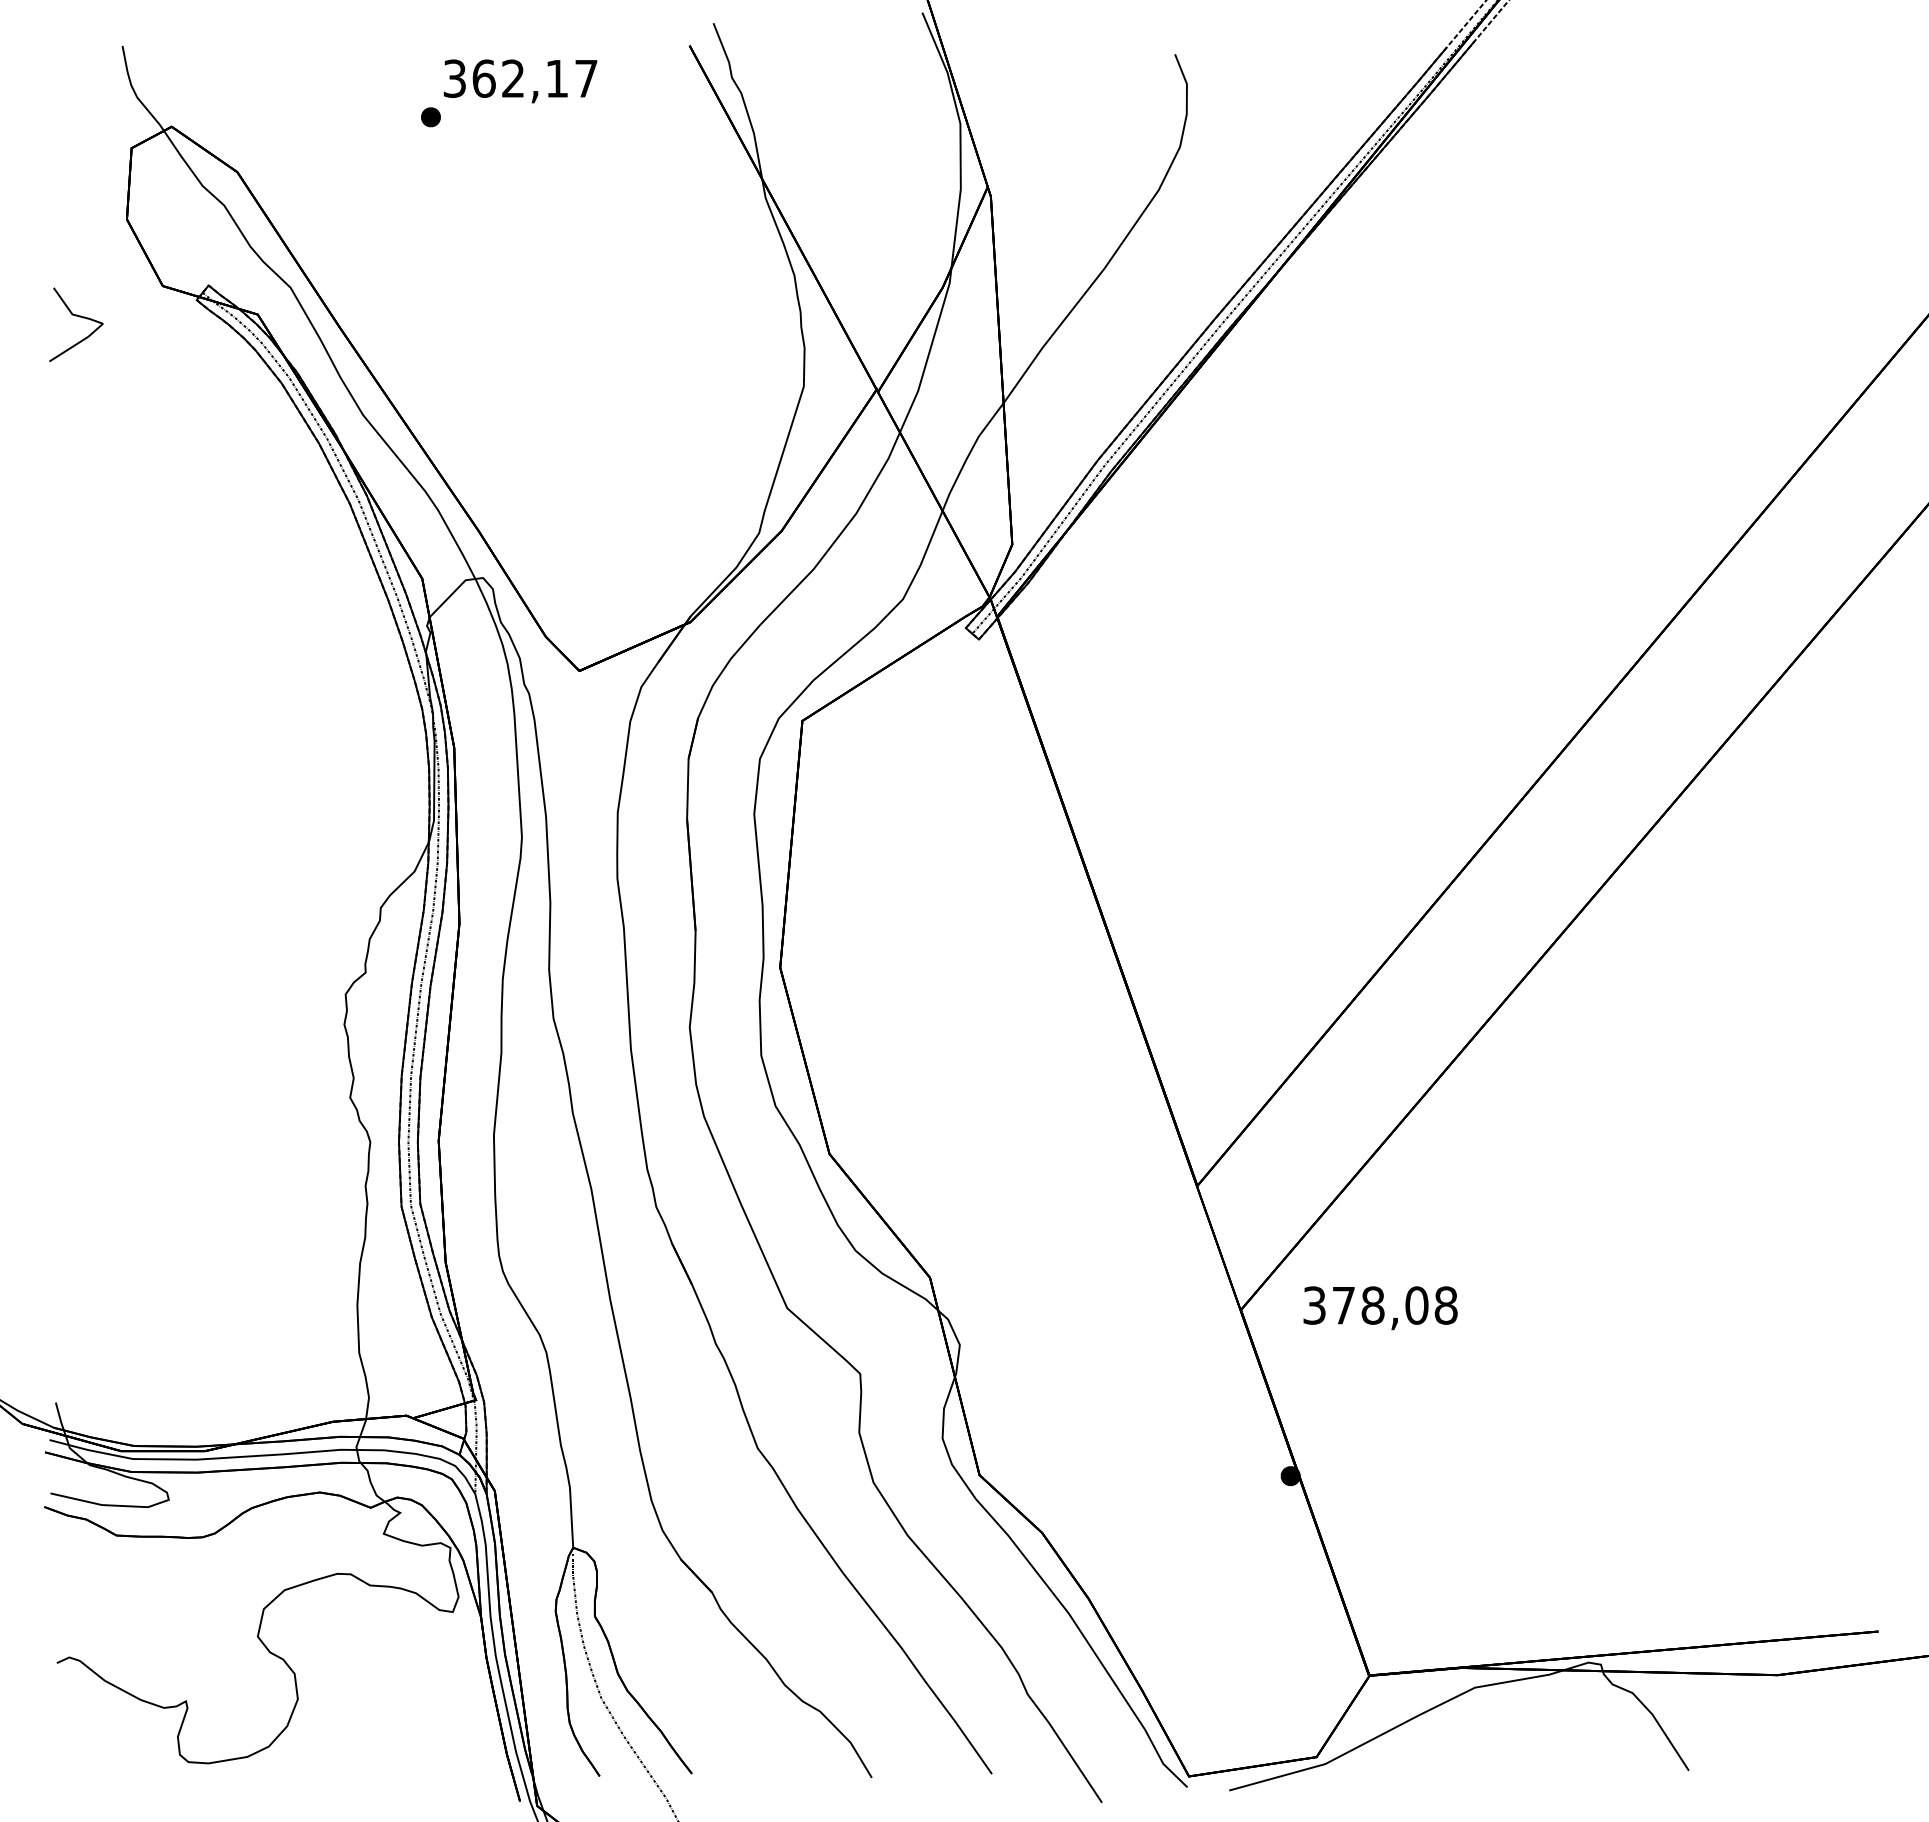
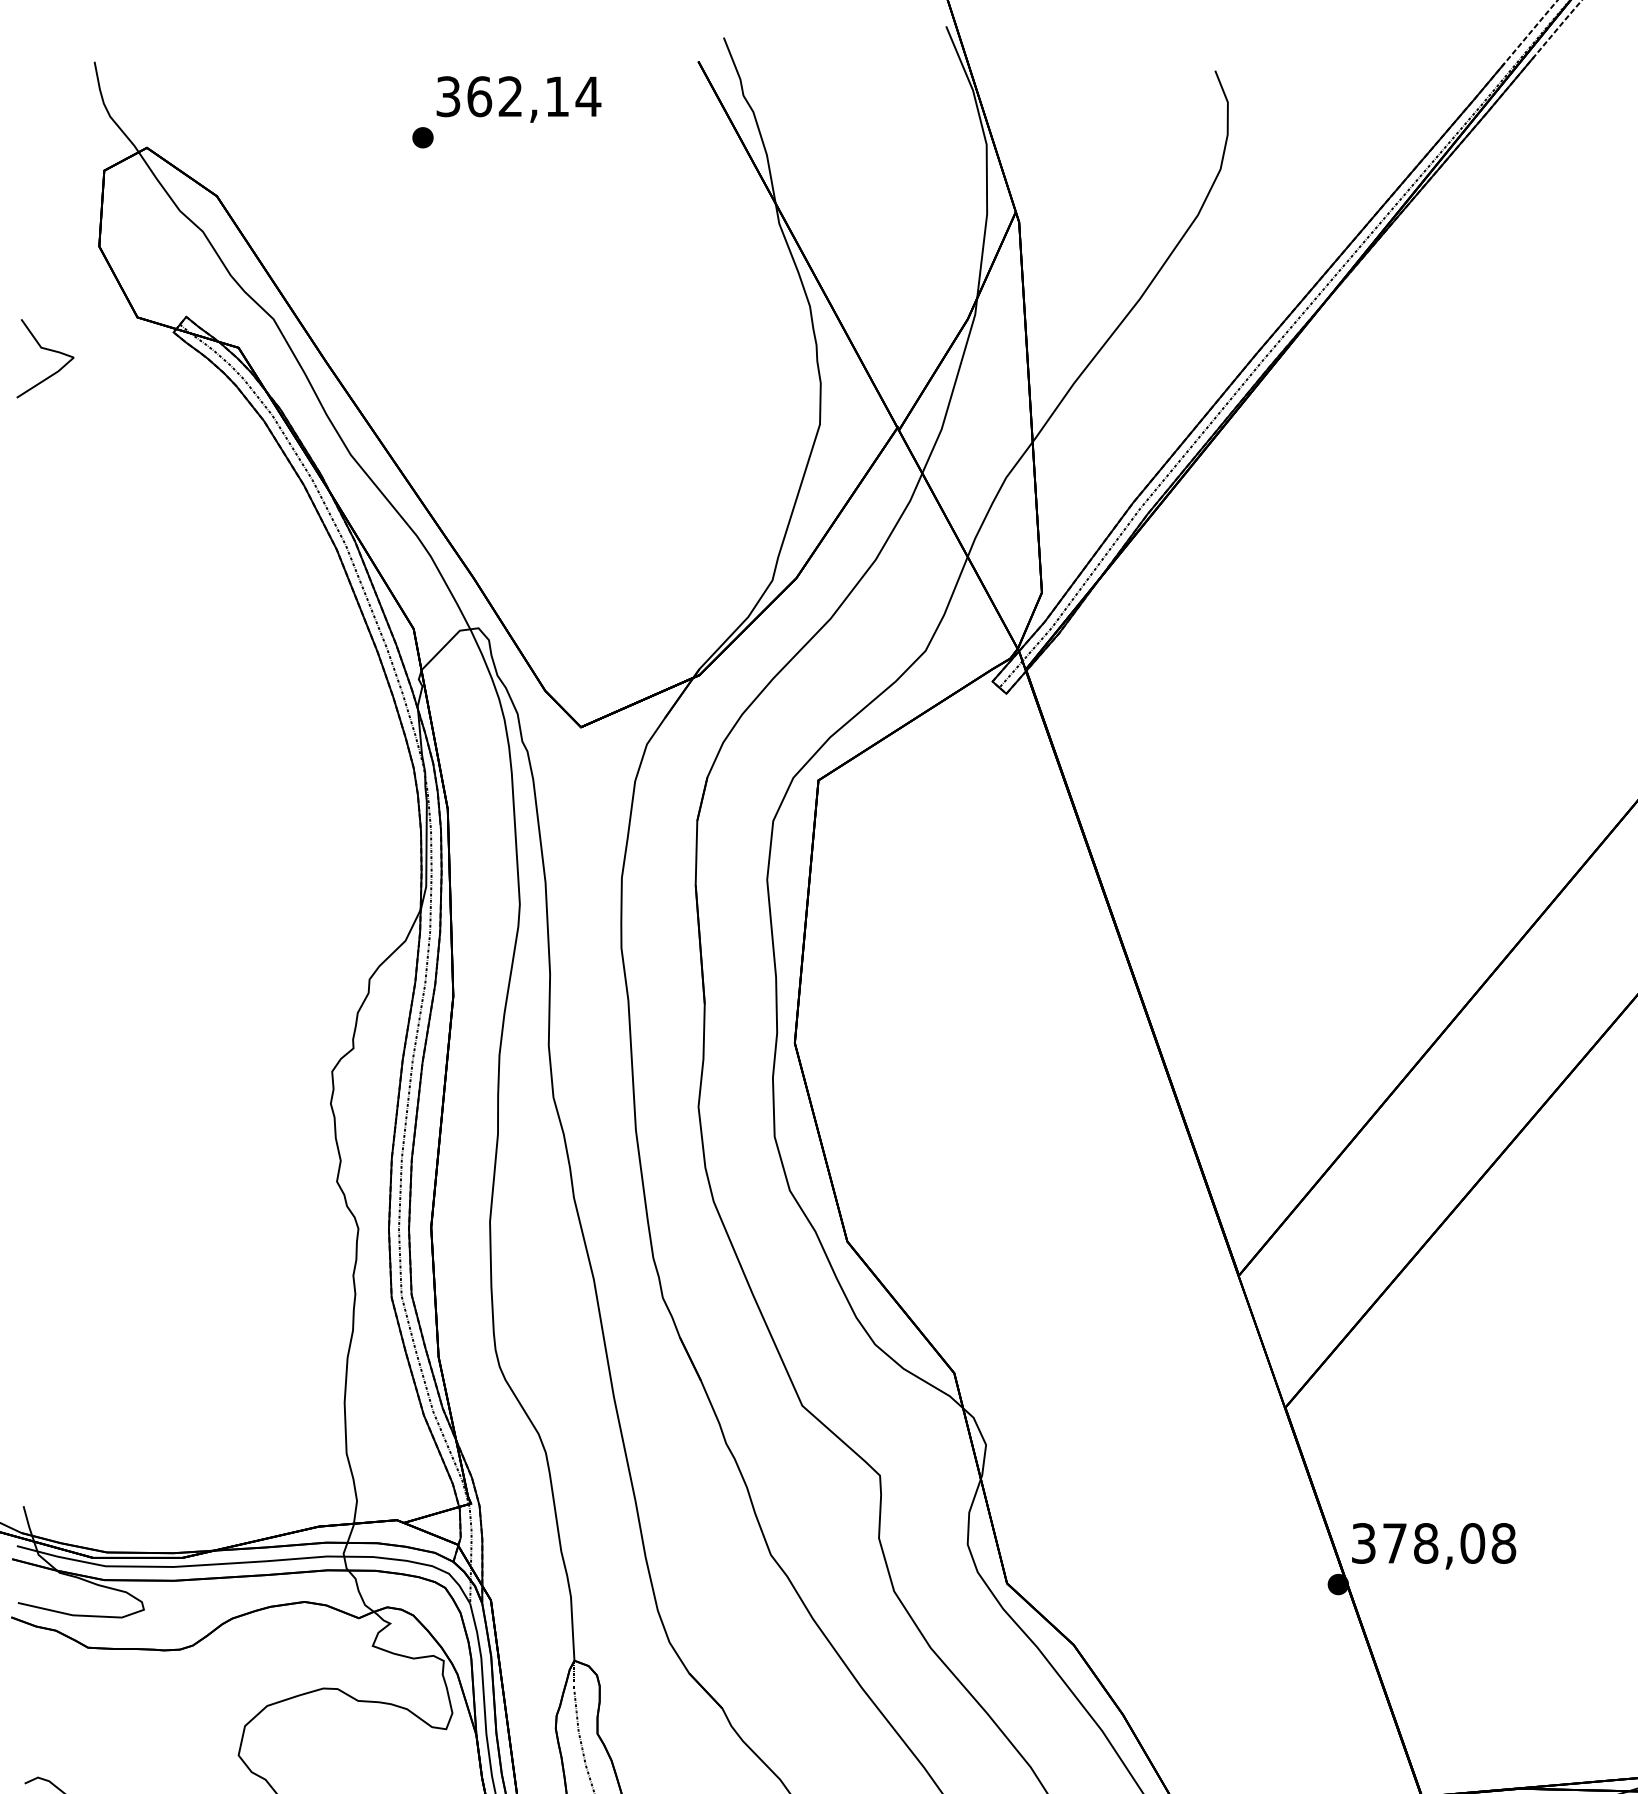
text: (586, 78) -> (588, 96), 362,17 -> 362,14
text: (1380, 1308) -> (1433, 1546), moved

